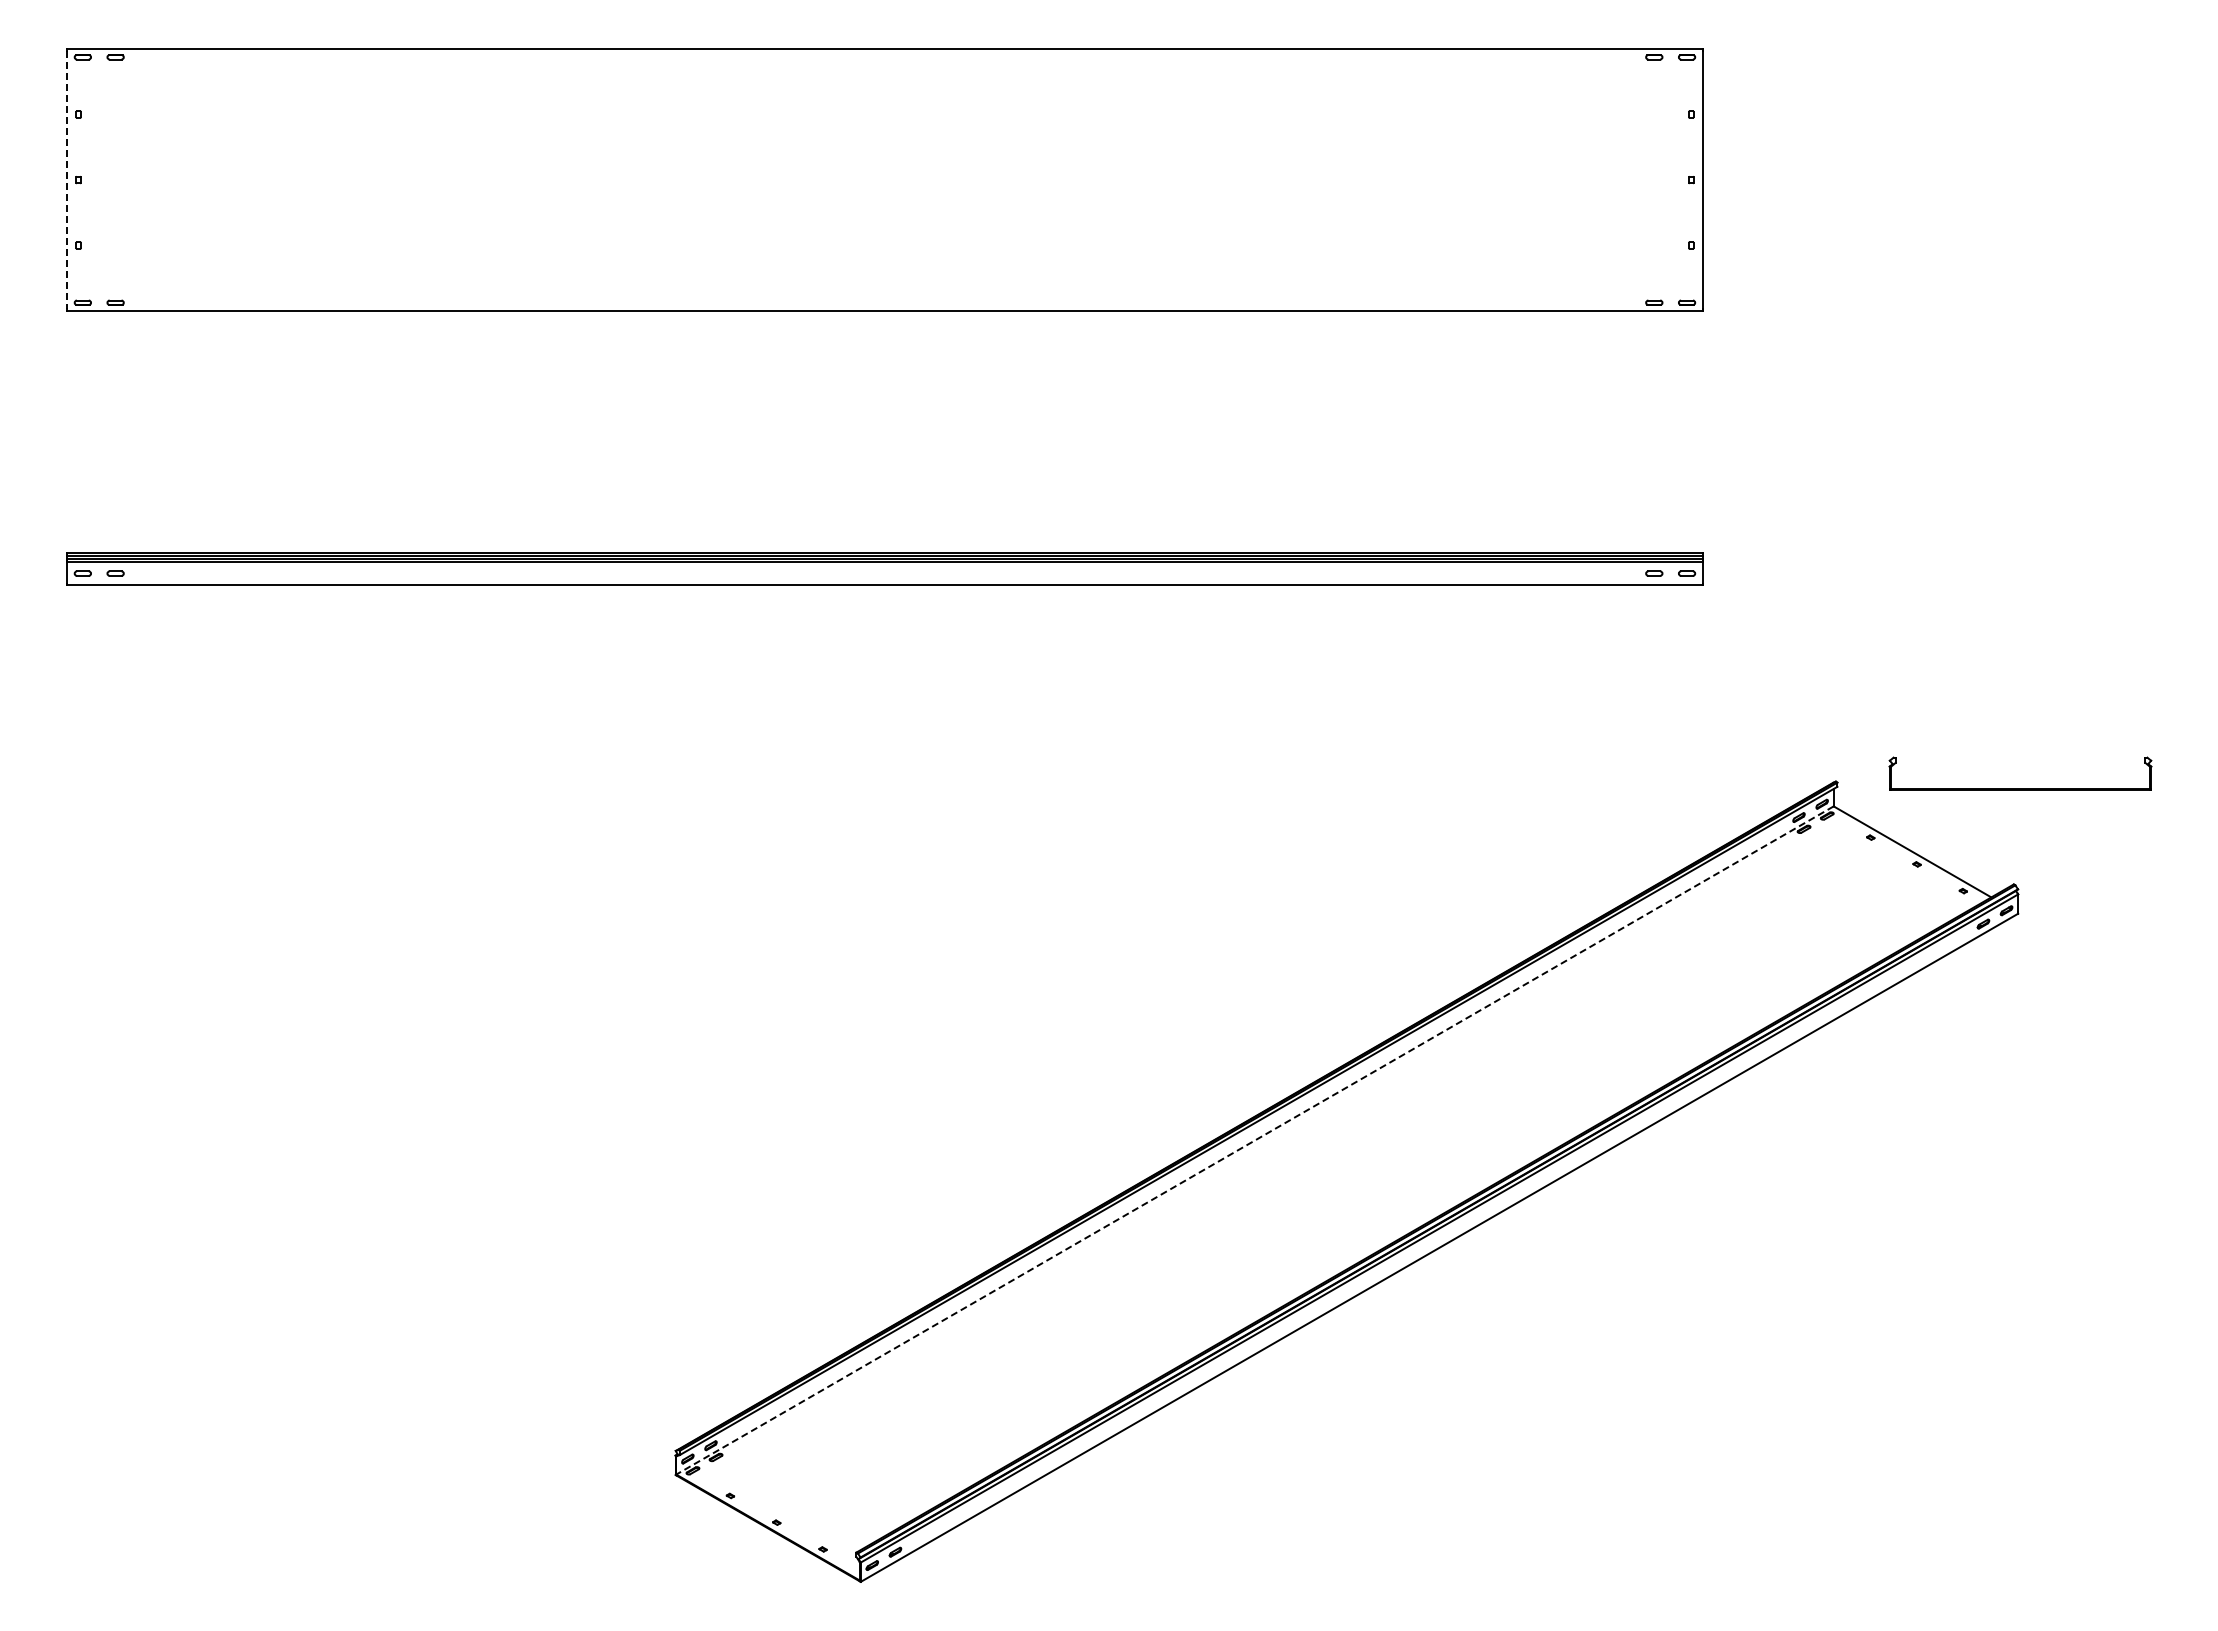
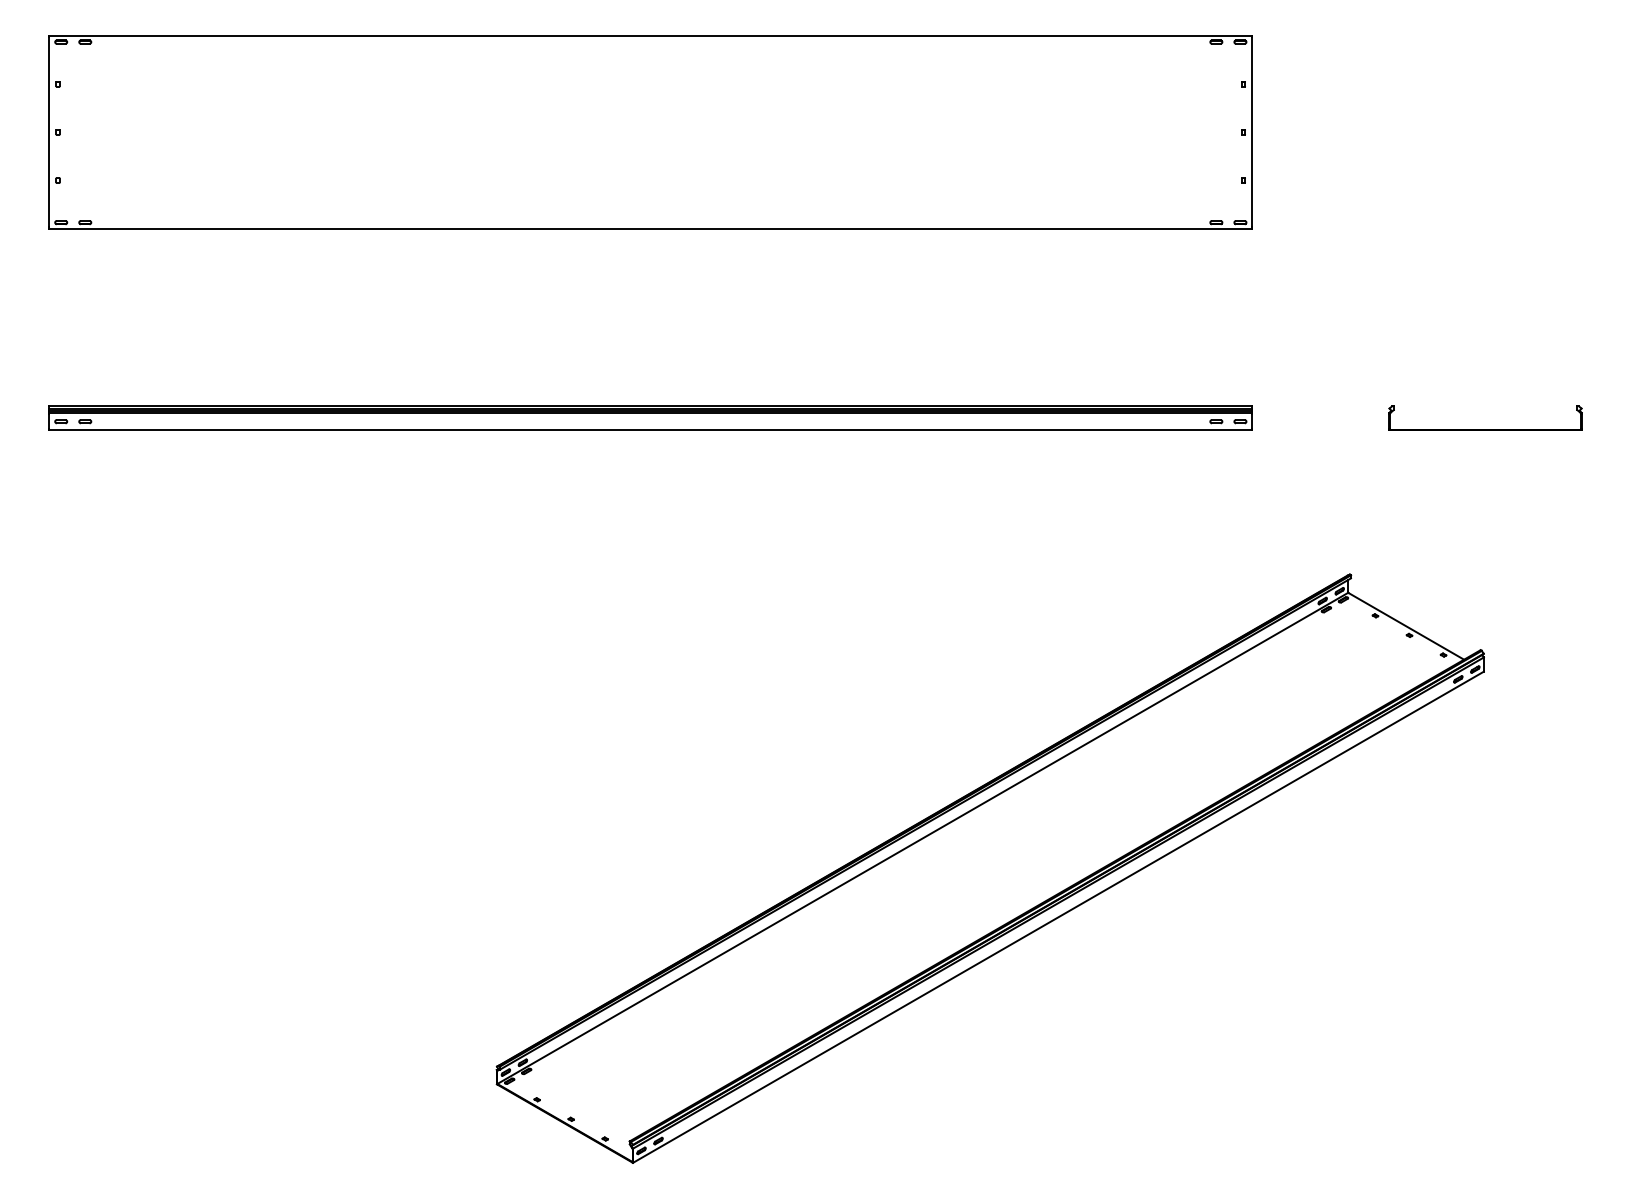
line: (66, 180) -> (49, 132), dashed -> solid
part: (2020, 788) -> (1485, 428), moved
line: (1254, 1140) -> (922, 838), dashed -> solid

